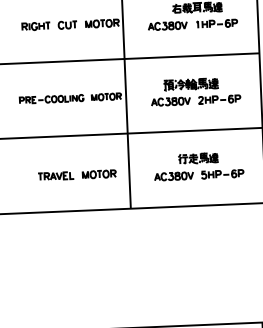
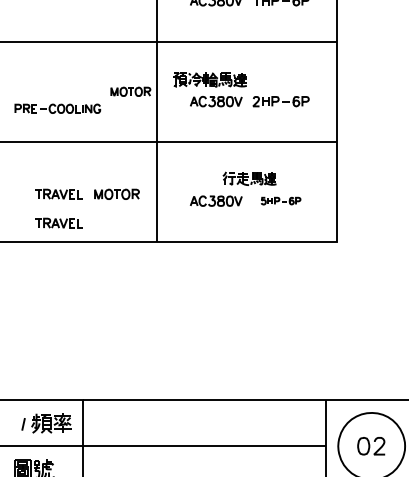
part: (190, 84) -> (209, 79), moved
part: (51, 99) -> (57, 108), moved
part: (222, 173) -> (280, 200), size x0.7
part: (56, 197) -> (58, 222), added

